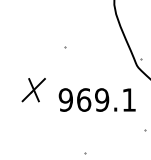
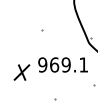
part: (33, 90) -> (21, 72), moved

